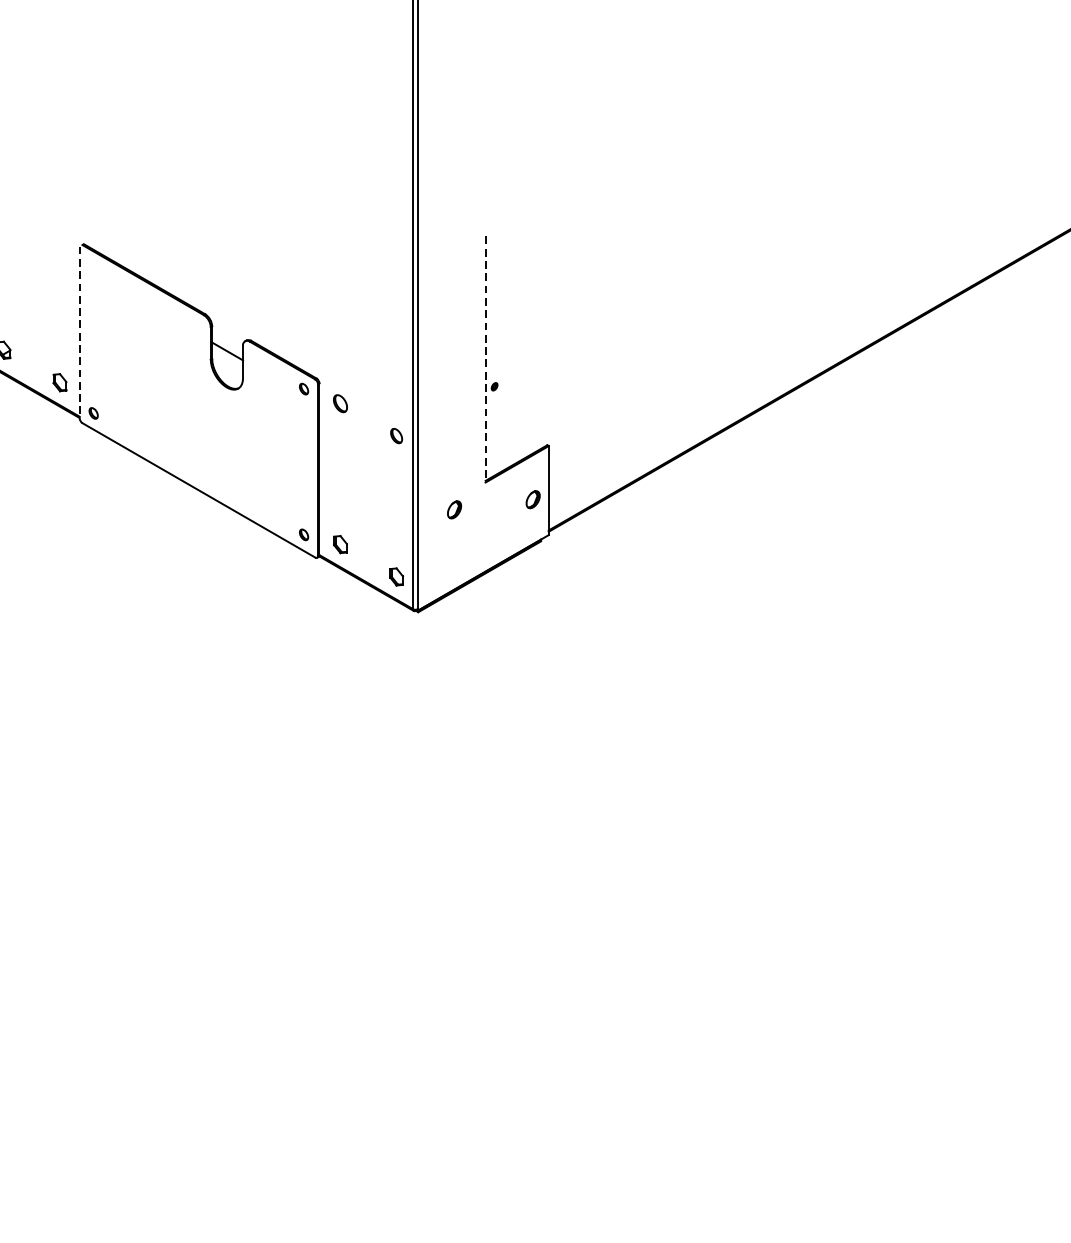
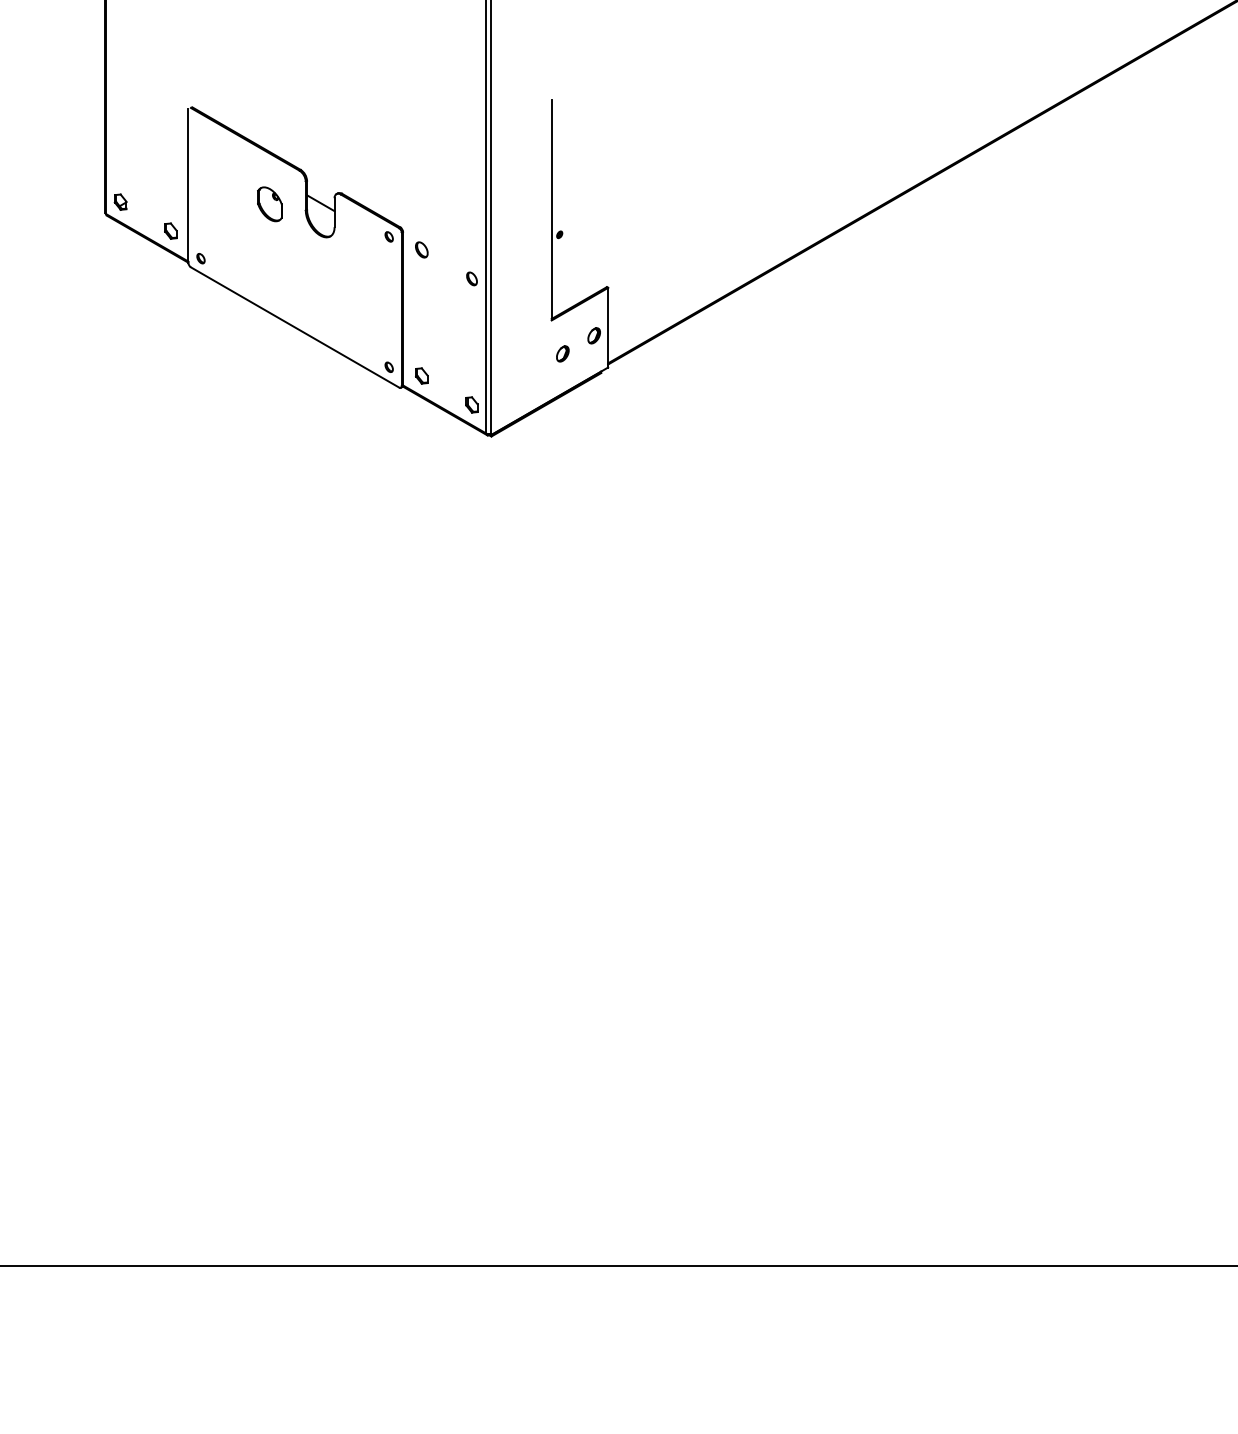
line: (79, 332) -> (188, 186), dashed -> solid
part: (170, 352) -> (269, 204), added
line: (485, 359) -> (551, 210), dashed -> solid
part: (454, 509) -> (562, 353), moved

